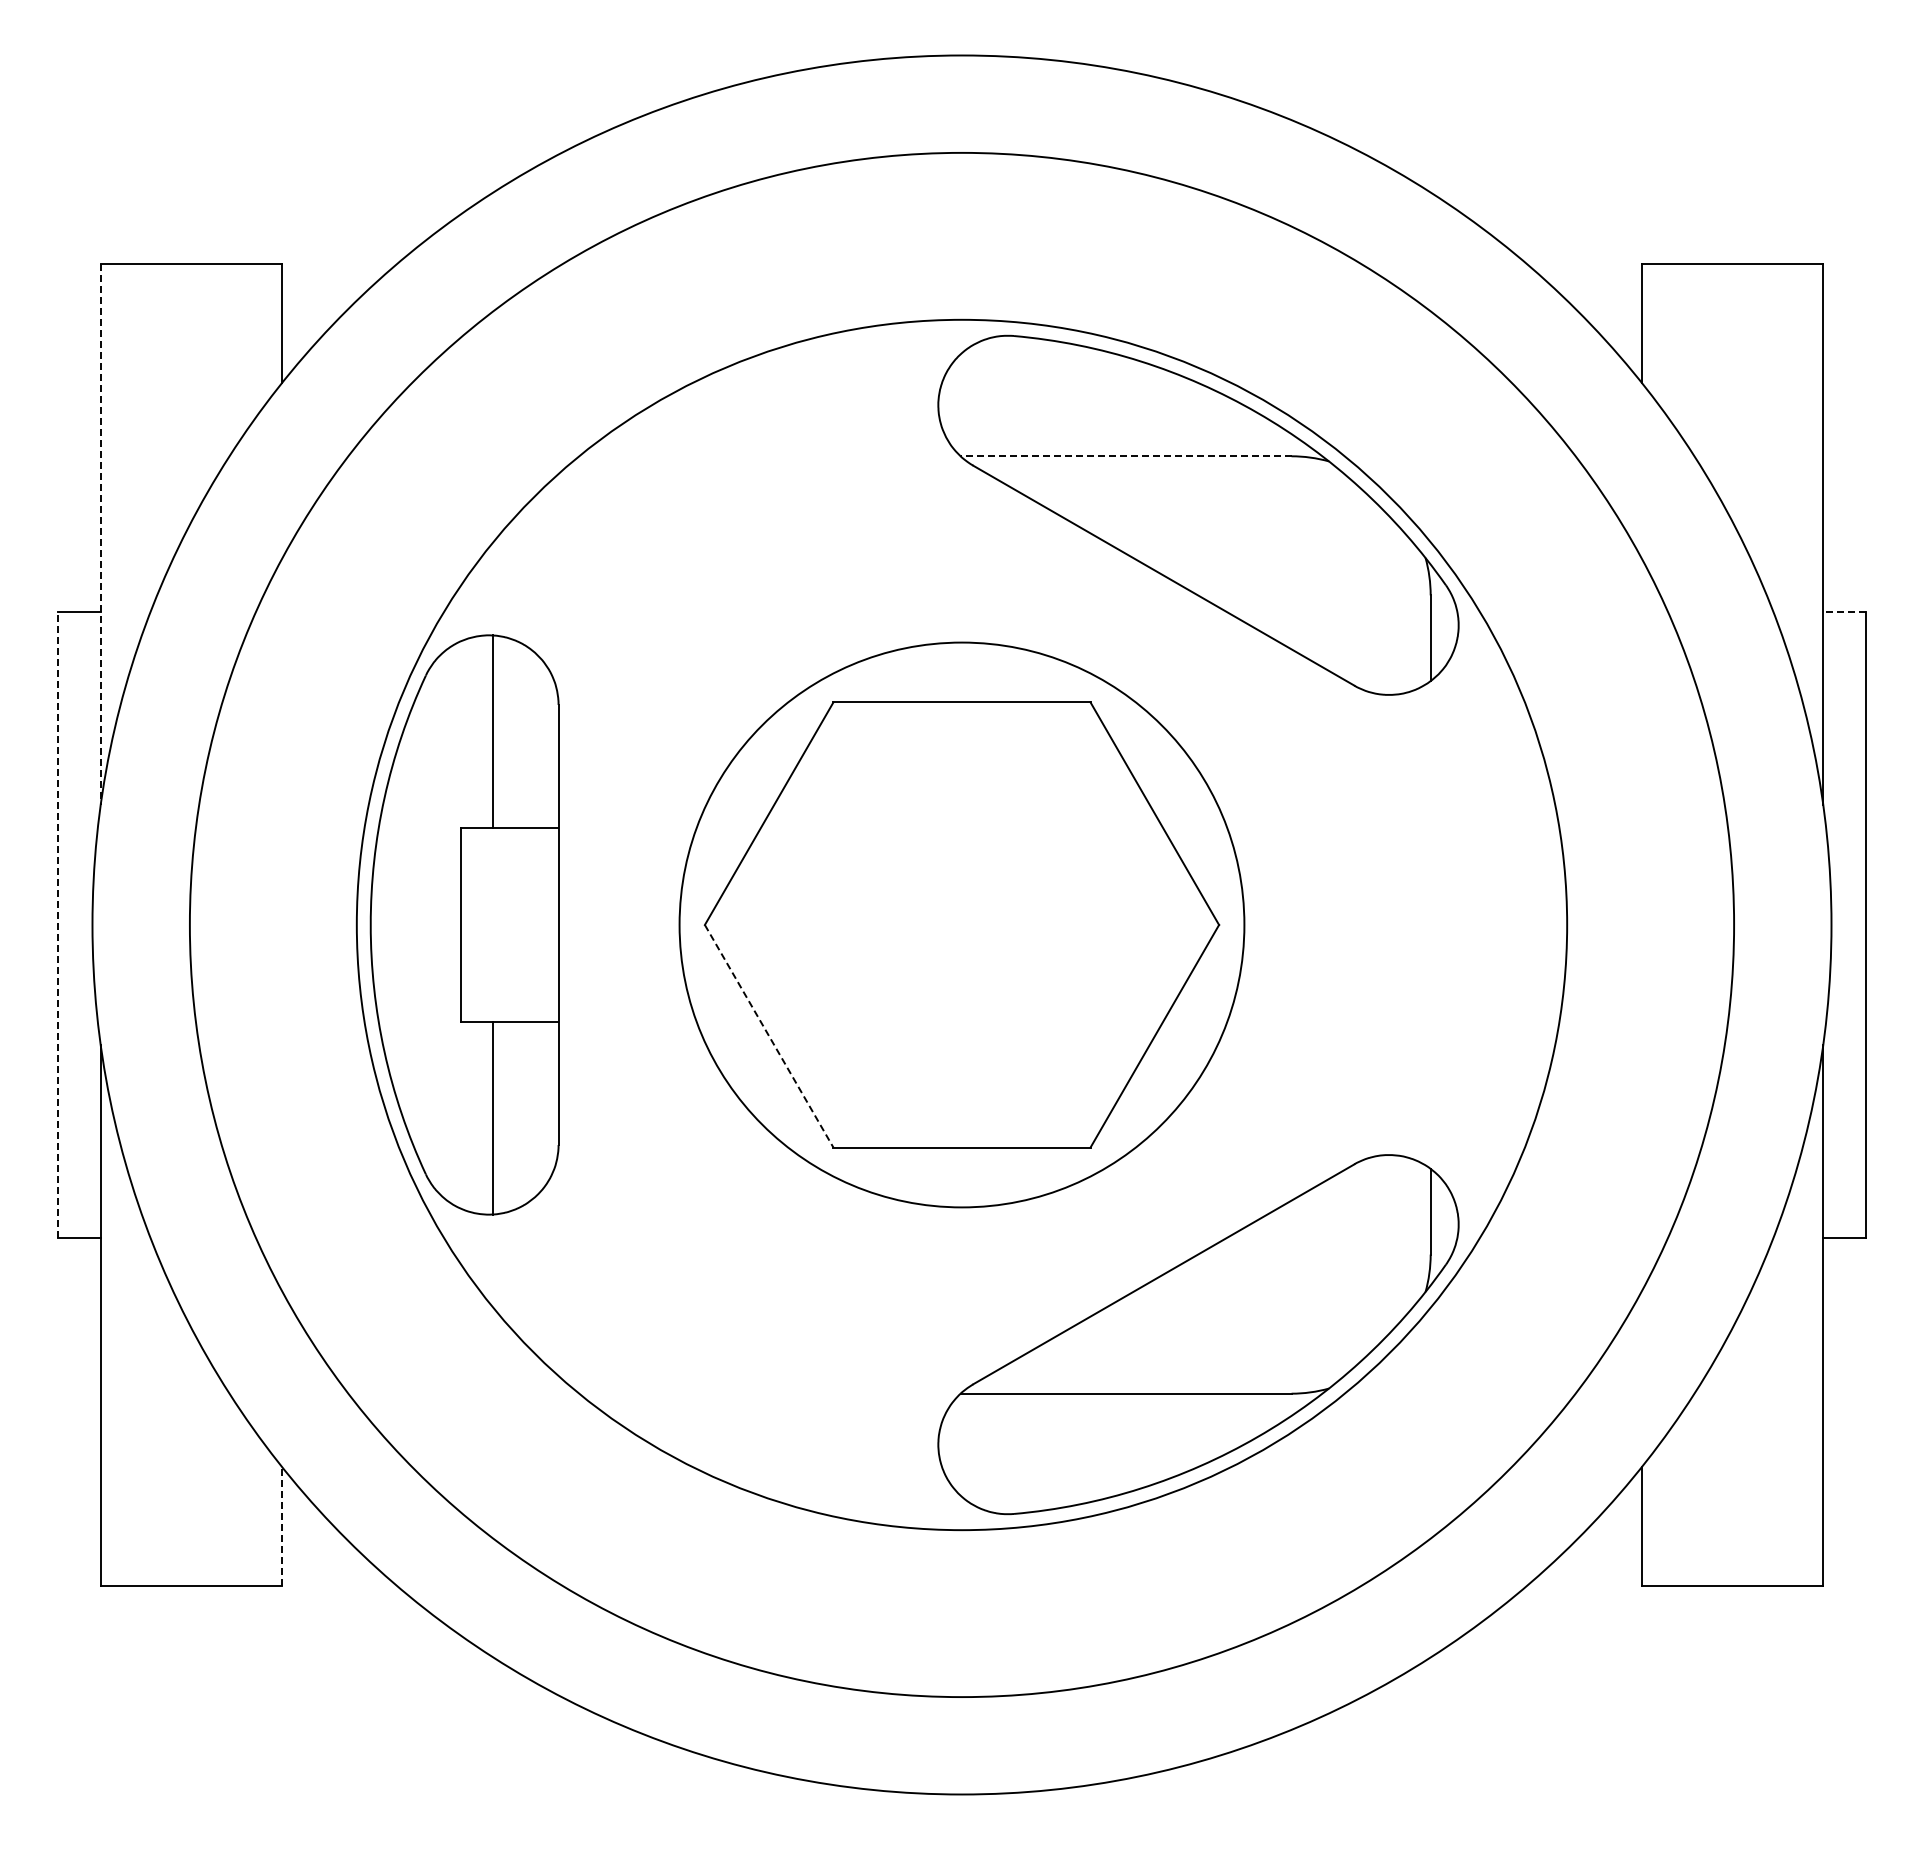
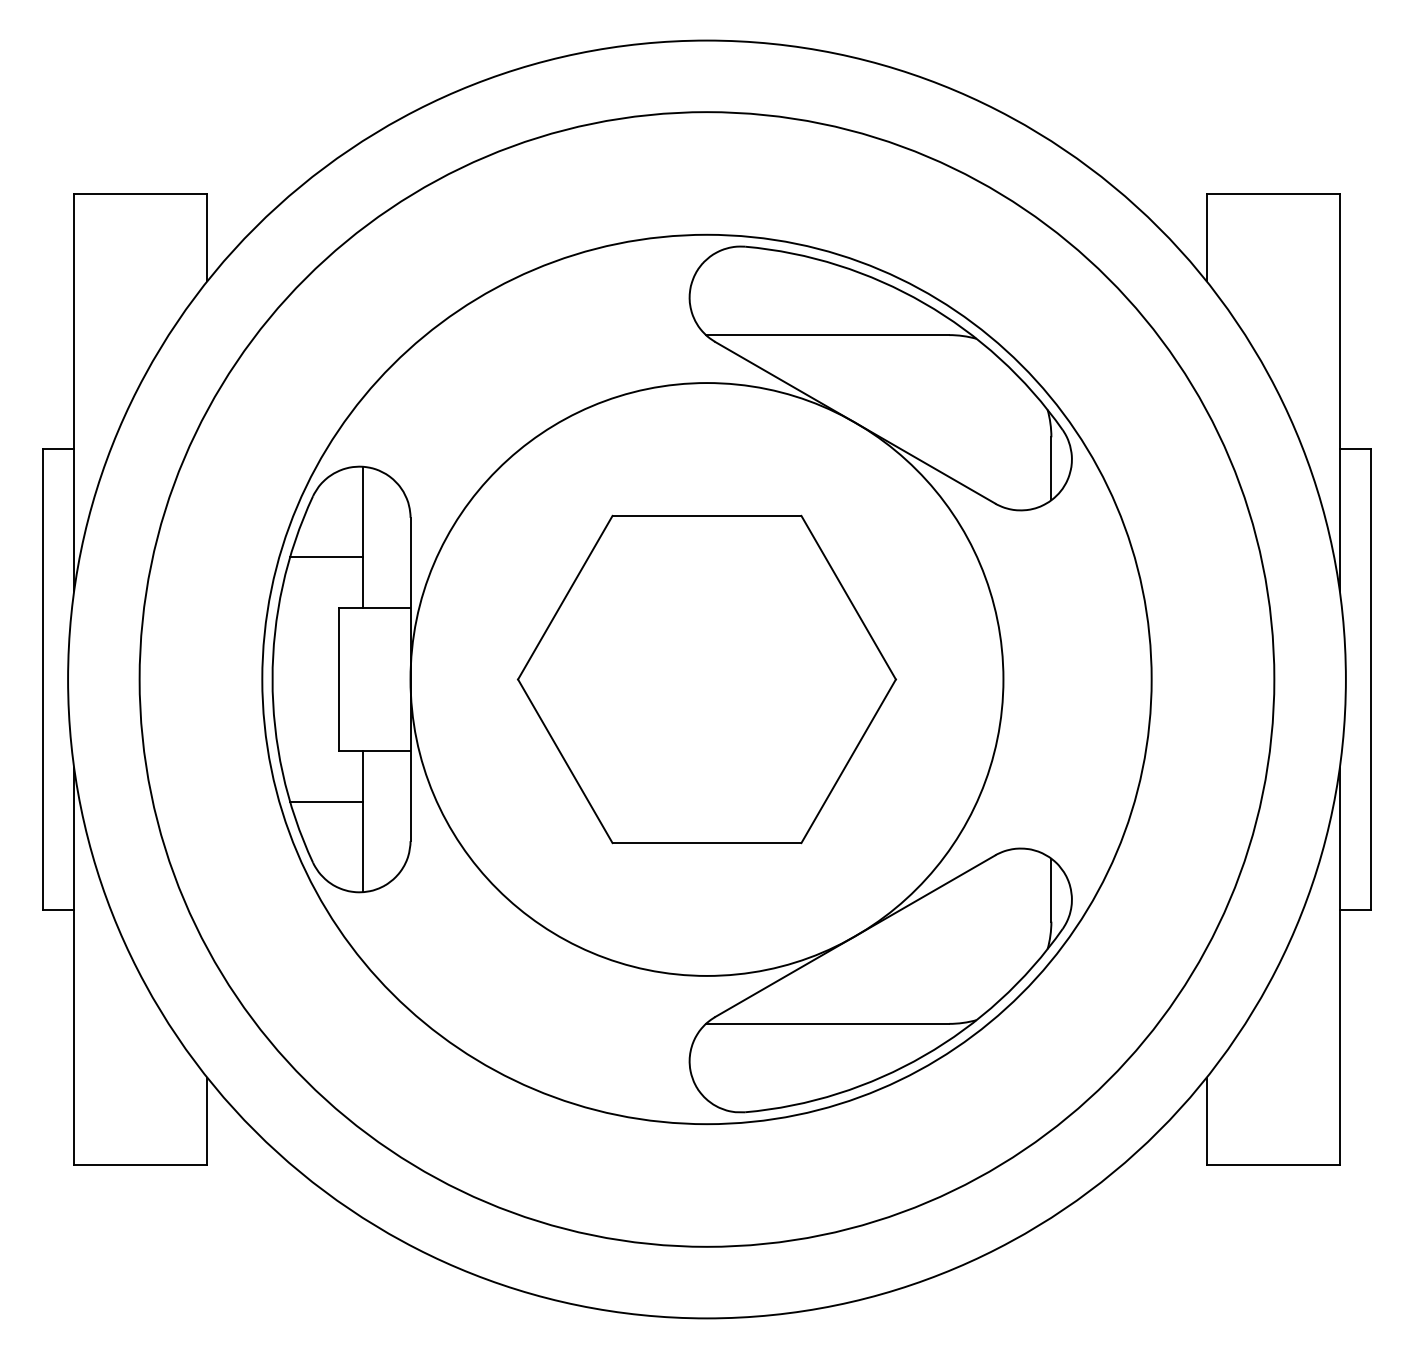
line: (1125, 456) -> (827, 335), dashed -> solid
line: (100, 534) -> (73, 392), dashed -> solid
line: (1844, 611) -> (1355, 449), dashed -> solid
line: (443, 758) -> (326, 557), added
line: (57, 924) -> (42, 679), dashed -> solid
circle: (961, 924) -> (706, 679), size x1.43
line: (769, 1036) -> (565, 761), dashed -> solid
line: (443, 1091) -> (326, 801), added
line: (281, 1525) -> (206, 1120), dashed -> solid

